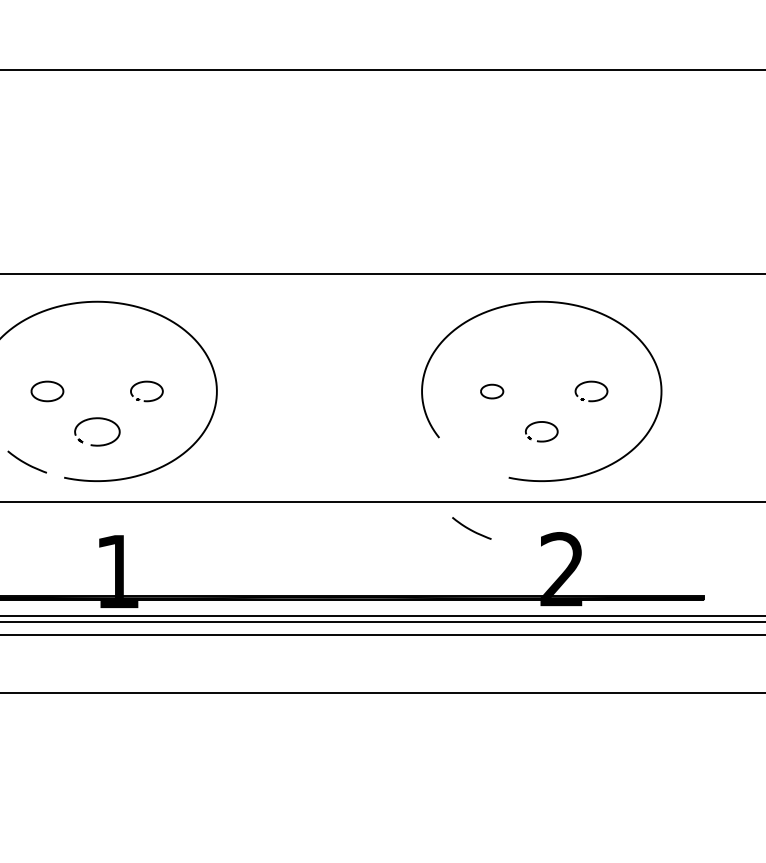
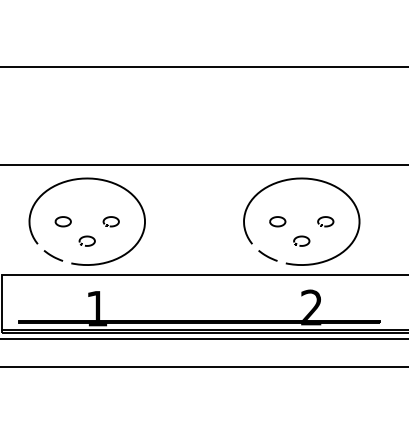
part: (491, 390) -> (277, 221), size x1.43
part: (95, 430) -> (86, 240), size x0.71
line: (470, 527) -> (267, 255), moved

